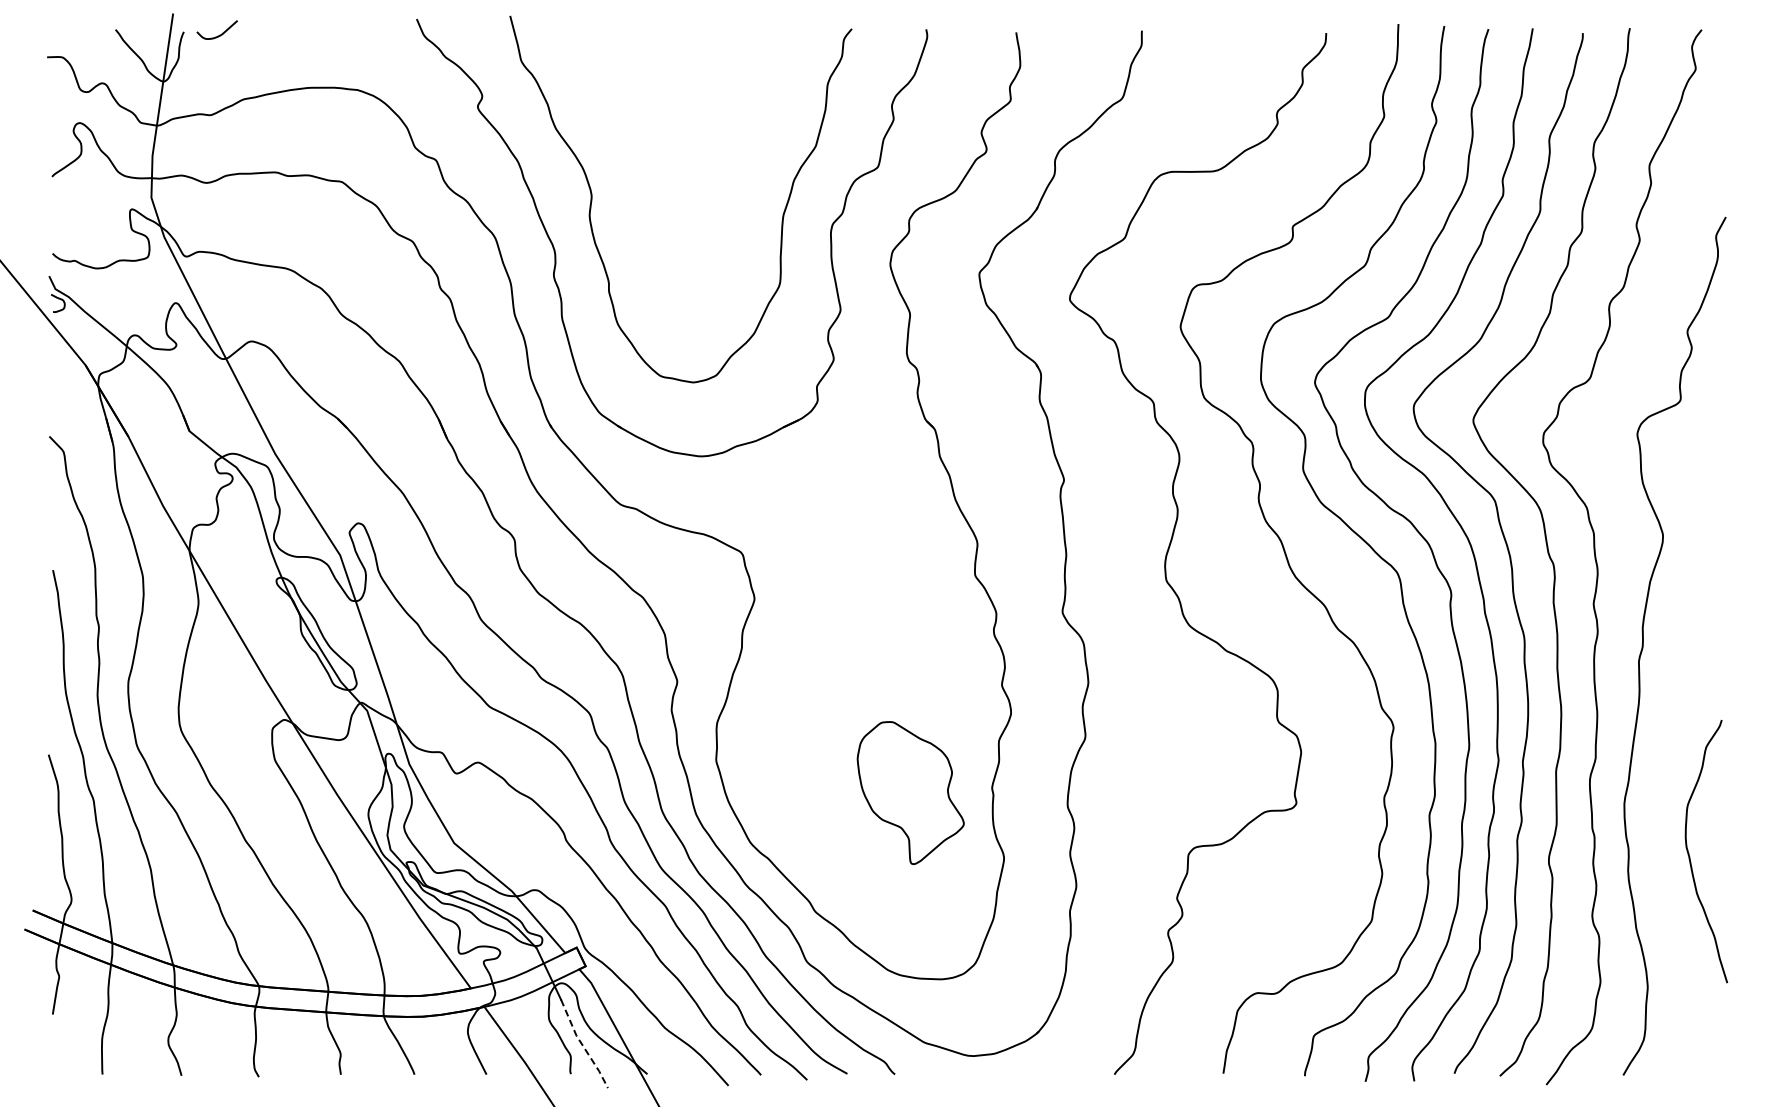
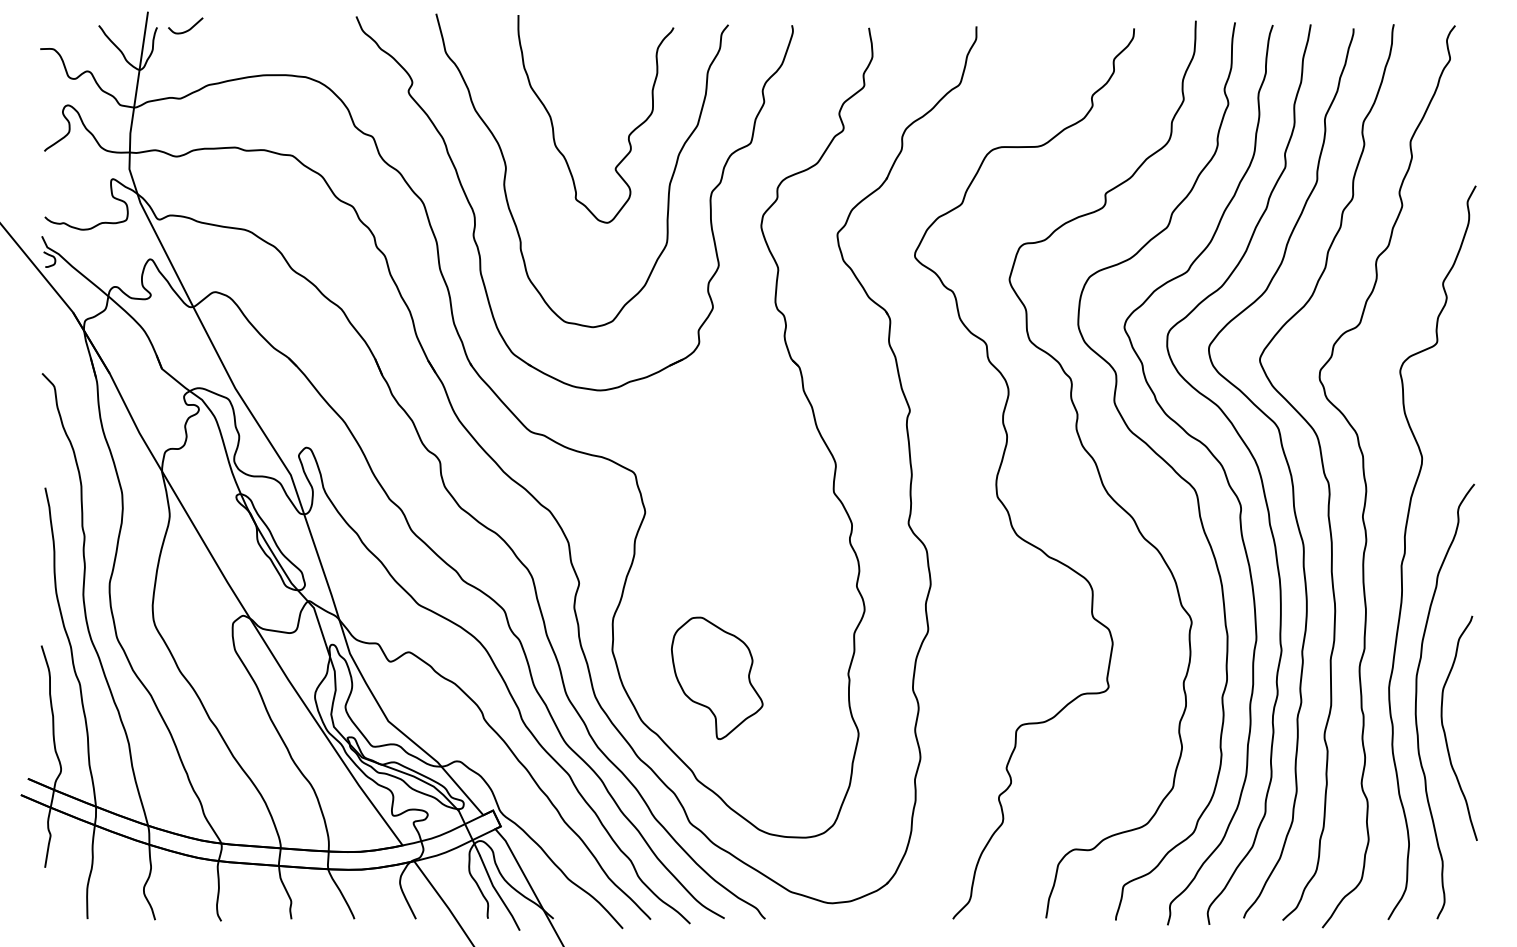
curve: (734, 159) -> (628, 136), added
part: (910, 793) -> (717, 678), moved
curve: (1656, 819) -> (1416, 700), added
line: (582, 1045) -> (498, 894), dashed -> solid

